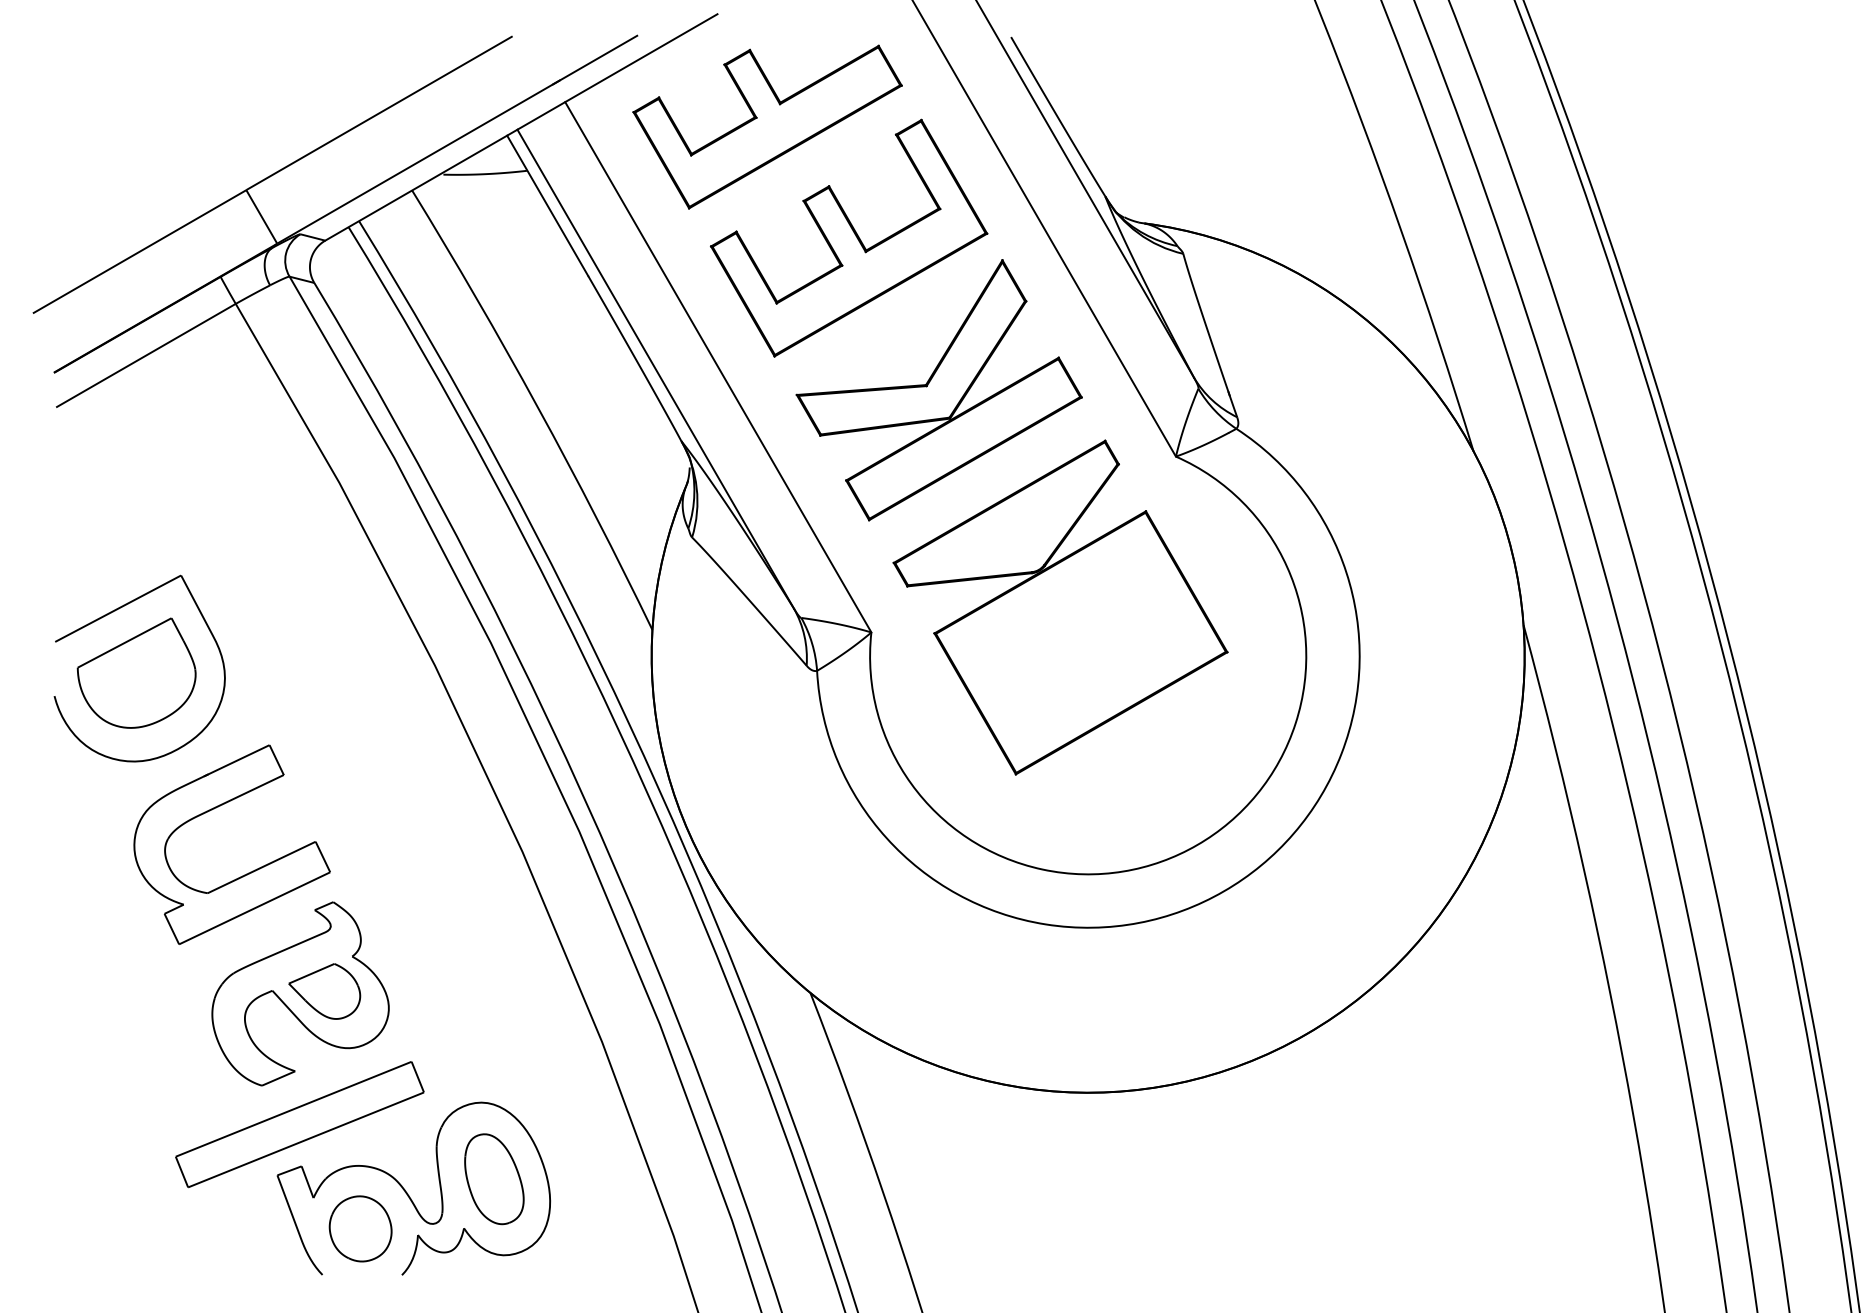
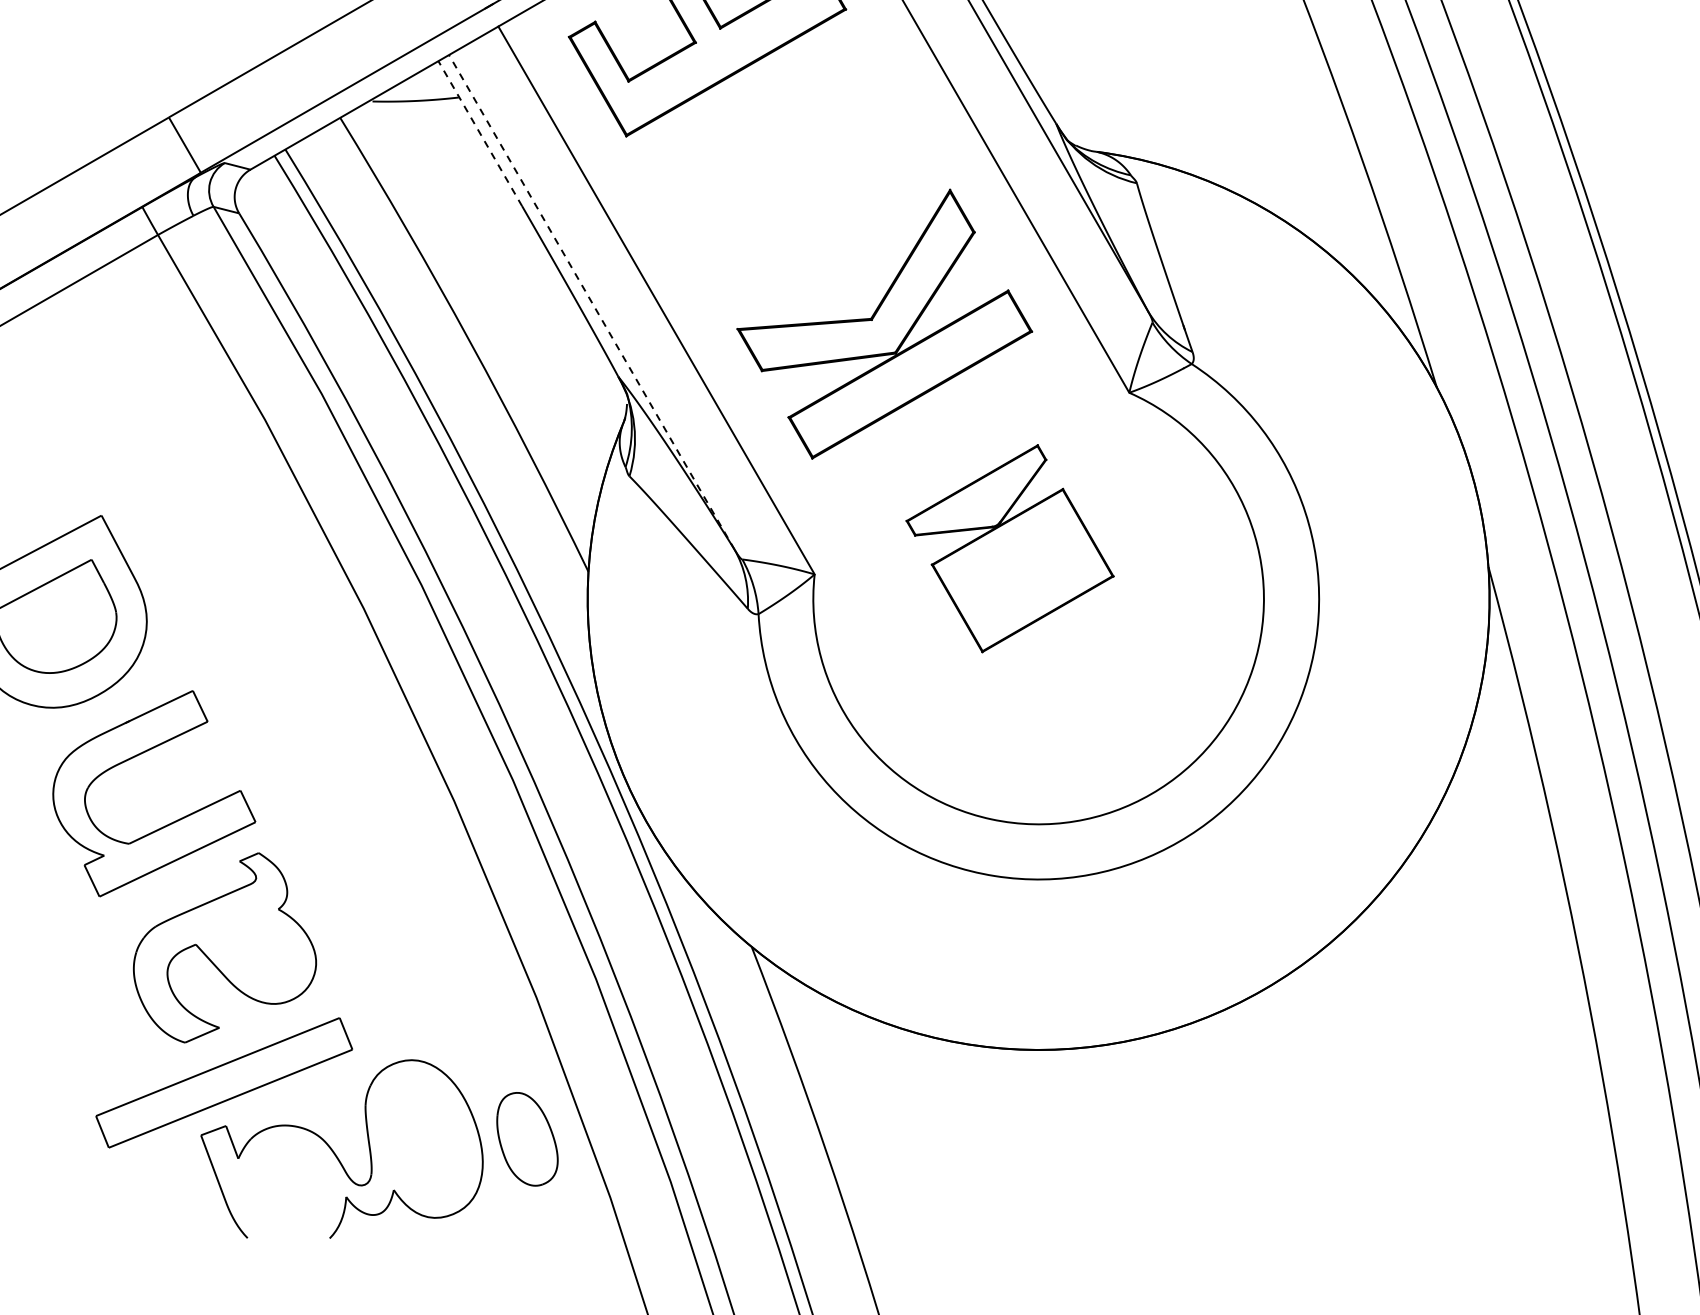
line: (547, 205) -> (480, 133), solid -> dashed
part: (849, 237) -> (792, 166), removed
line: (655, 368) -> (591, 301), solid -> dashed
part: (1060, 607) -> (1010, 548), size x0.6
part: (324, 991) -> (249, 945), removed
part: (494, 1179) -> (527, 1139), moved
part: (360, 1228) -> (286, 1190), removed

